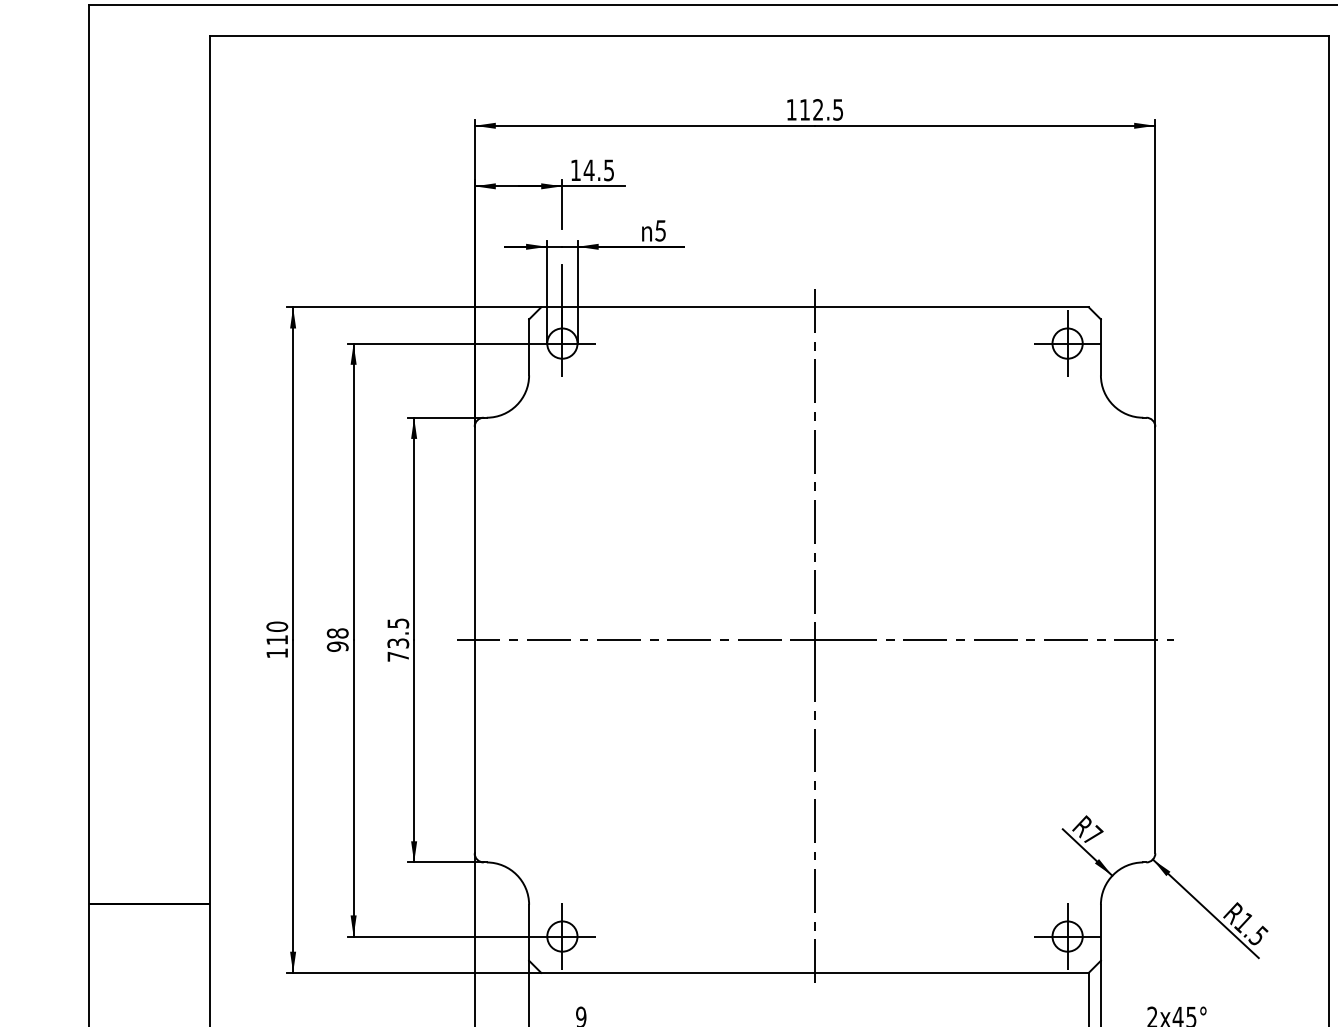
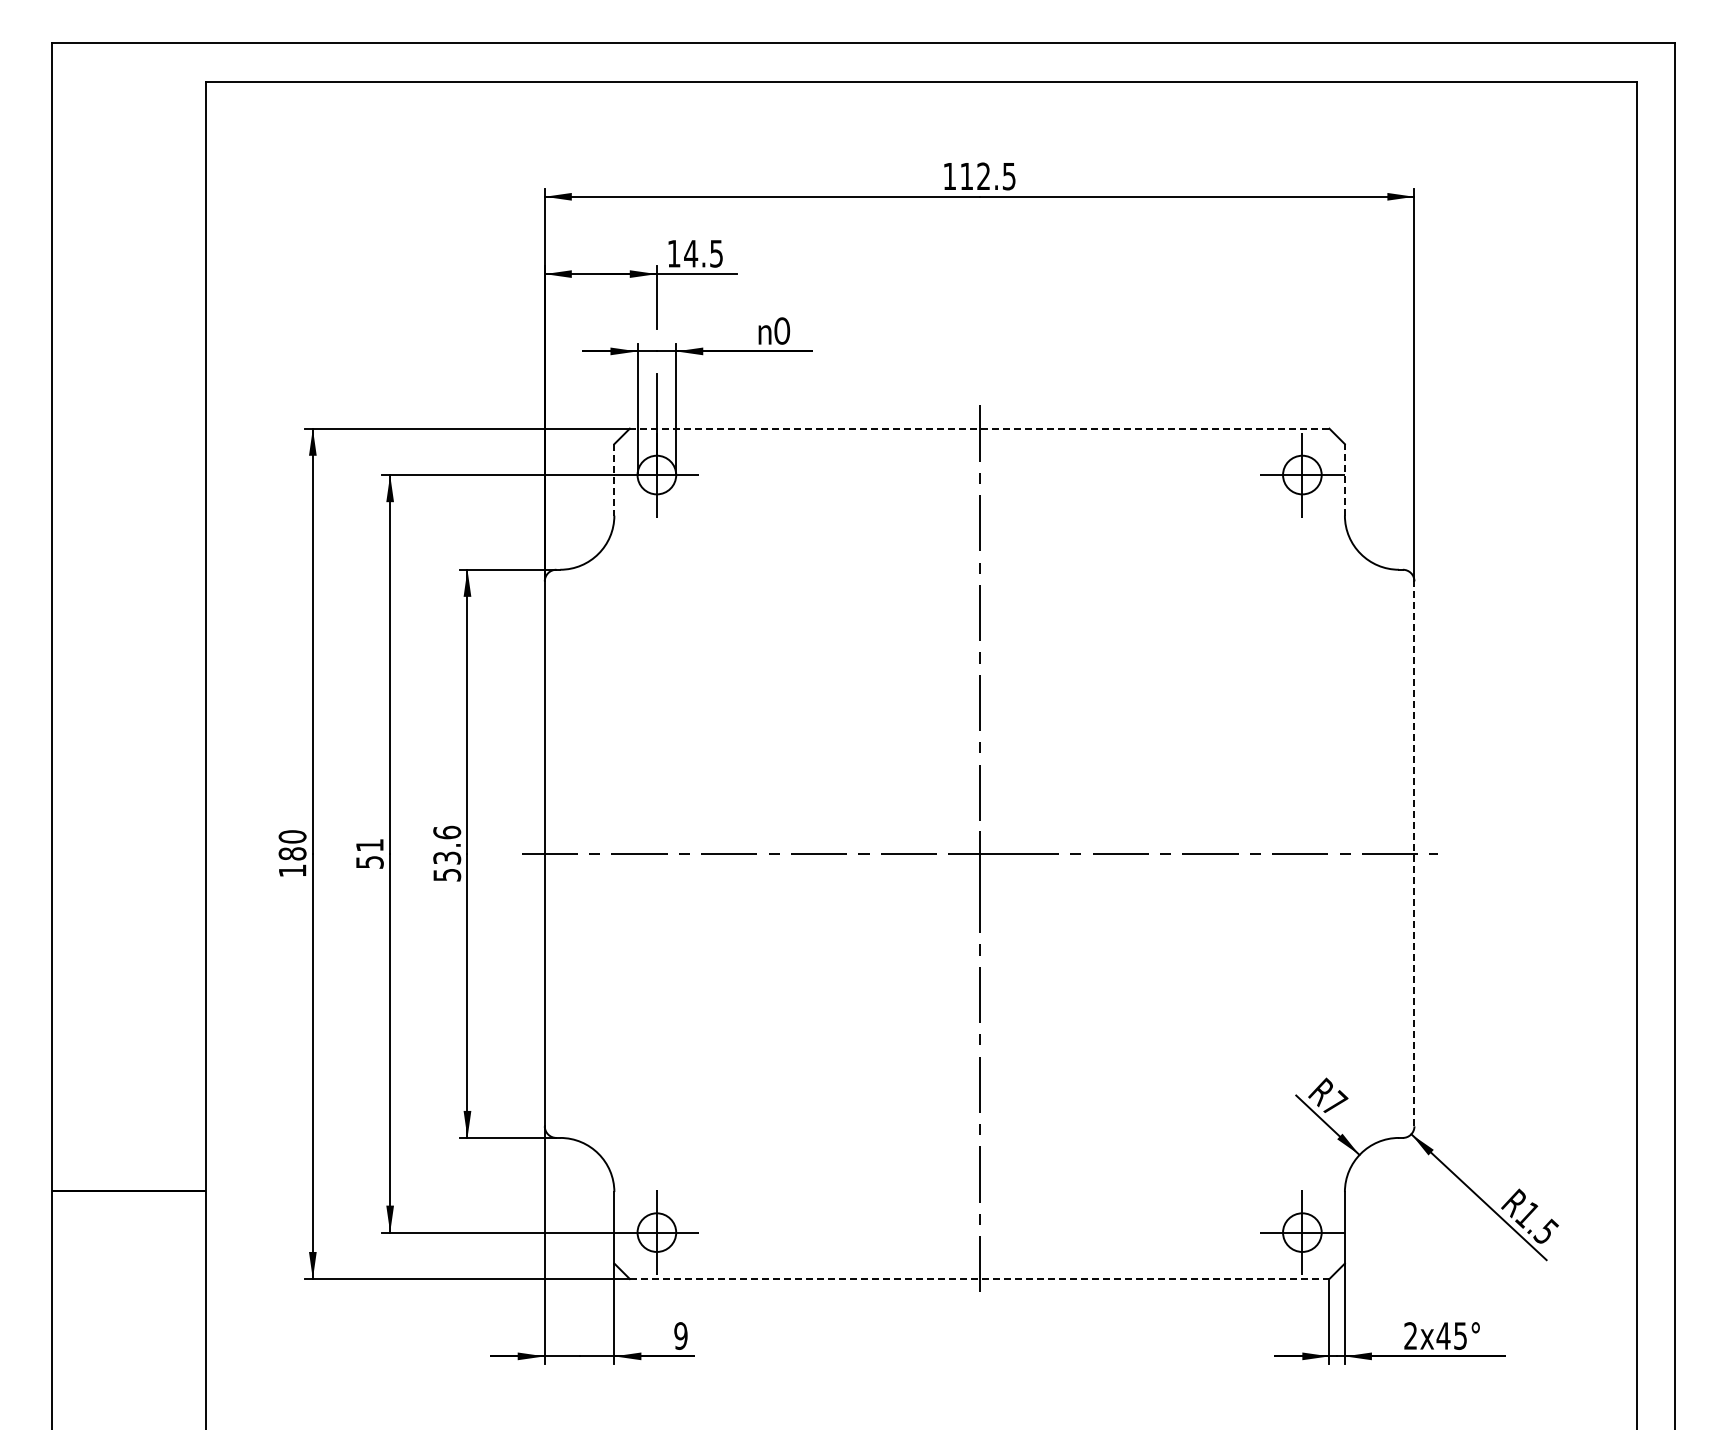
text: (660, 230) -> (782, 330), 5 -> 0
line: (814, 307) -> (979, 428), solid -> dashed
line: (529, 347) -> (614, 479), solid -> dashed
line: (1100, 347) -> (1344, 479), solid -> dashed
text: (277, 639) -> (292, 853), 110 -> 180
text: (337, 639) -> (369, 853), 98 -> 51
text: (398, 639) -> (447, 853), 73.5 -> 53.6
line: (1155, 639) -> (1414, 853), solid -> dashed
line: (814, 973) -> (979, 1279), solid -> dashed

